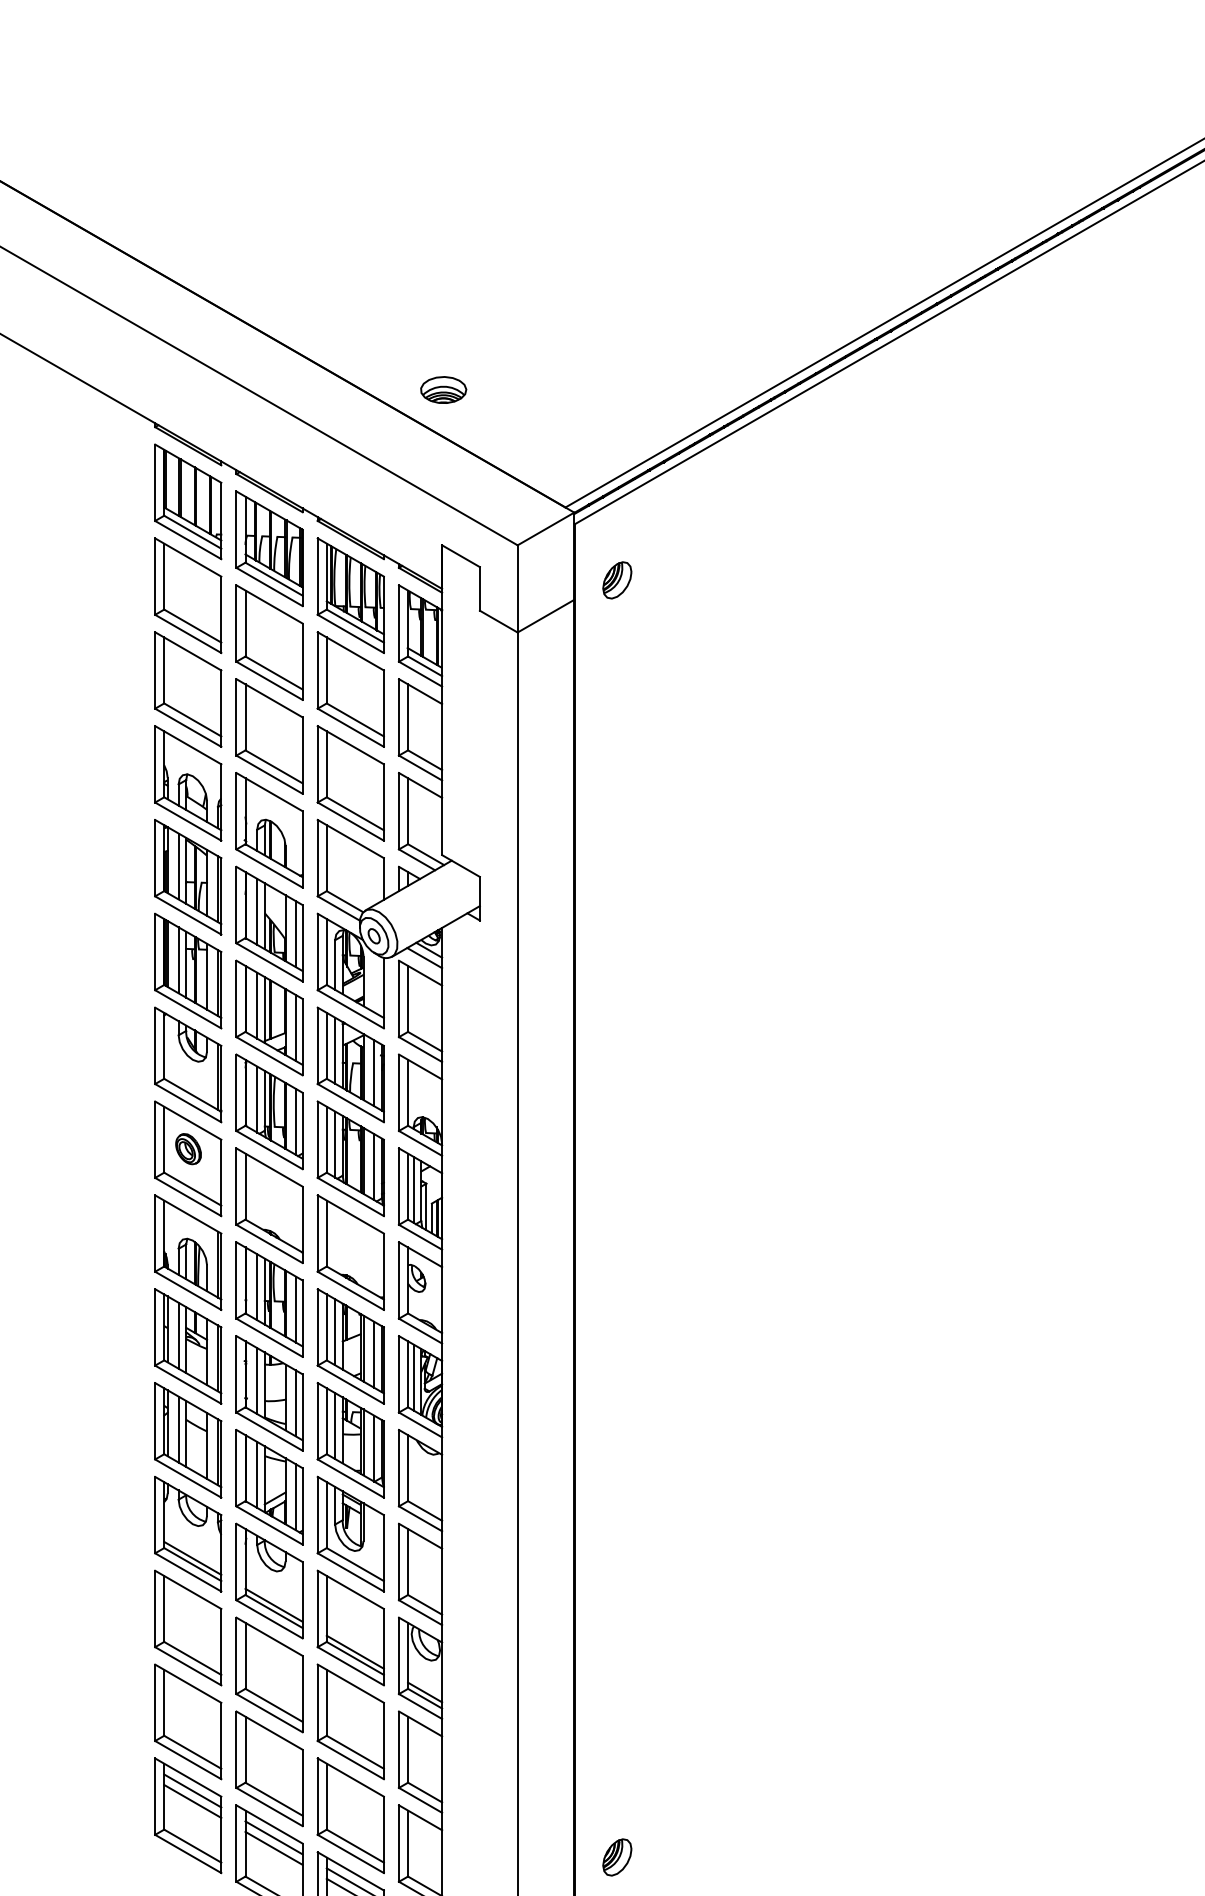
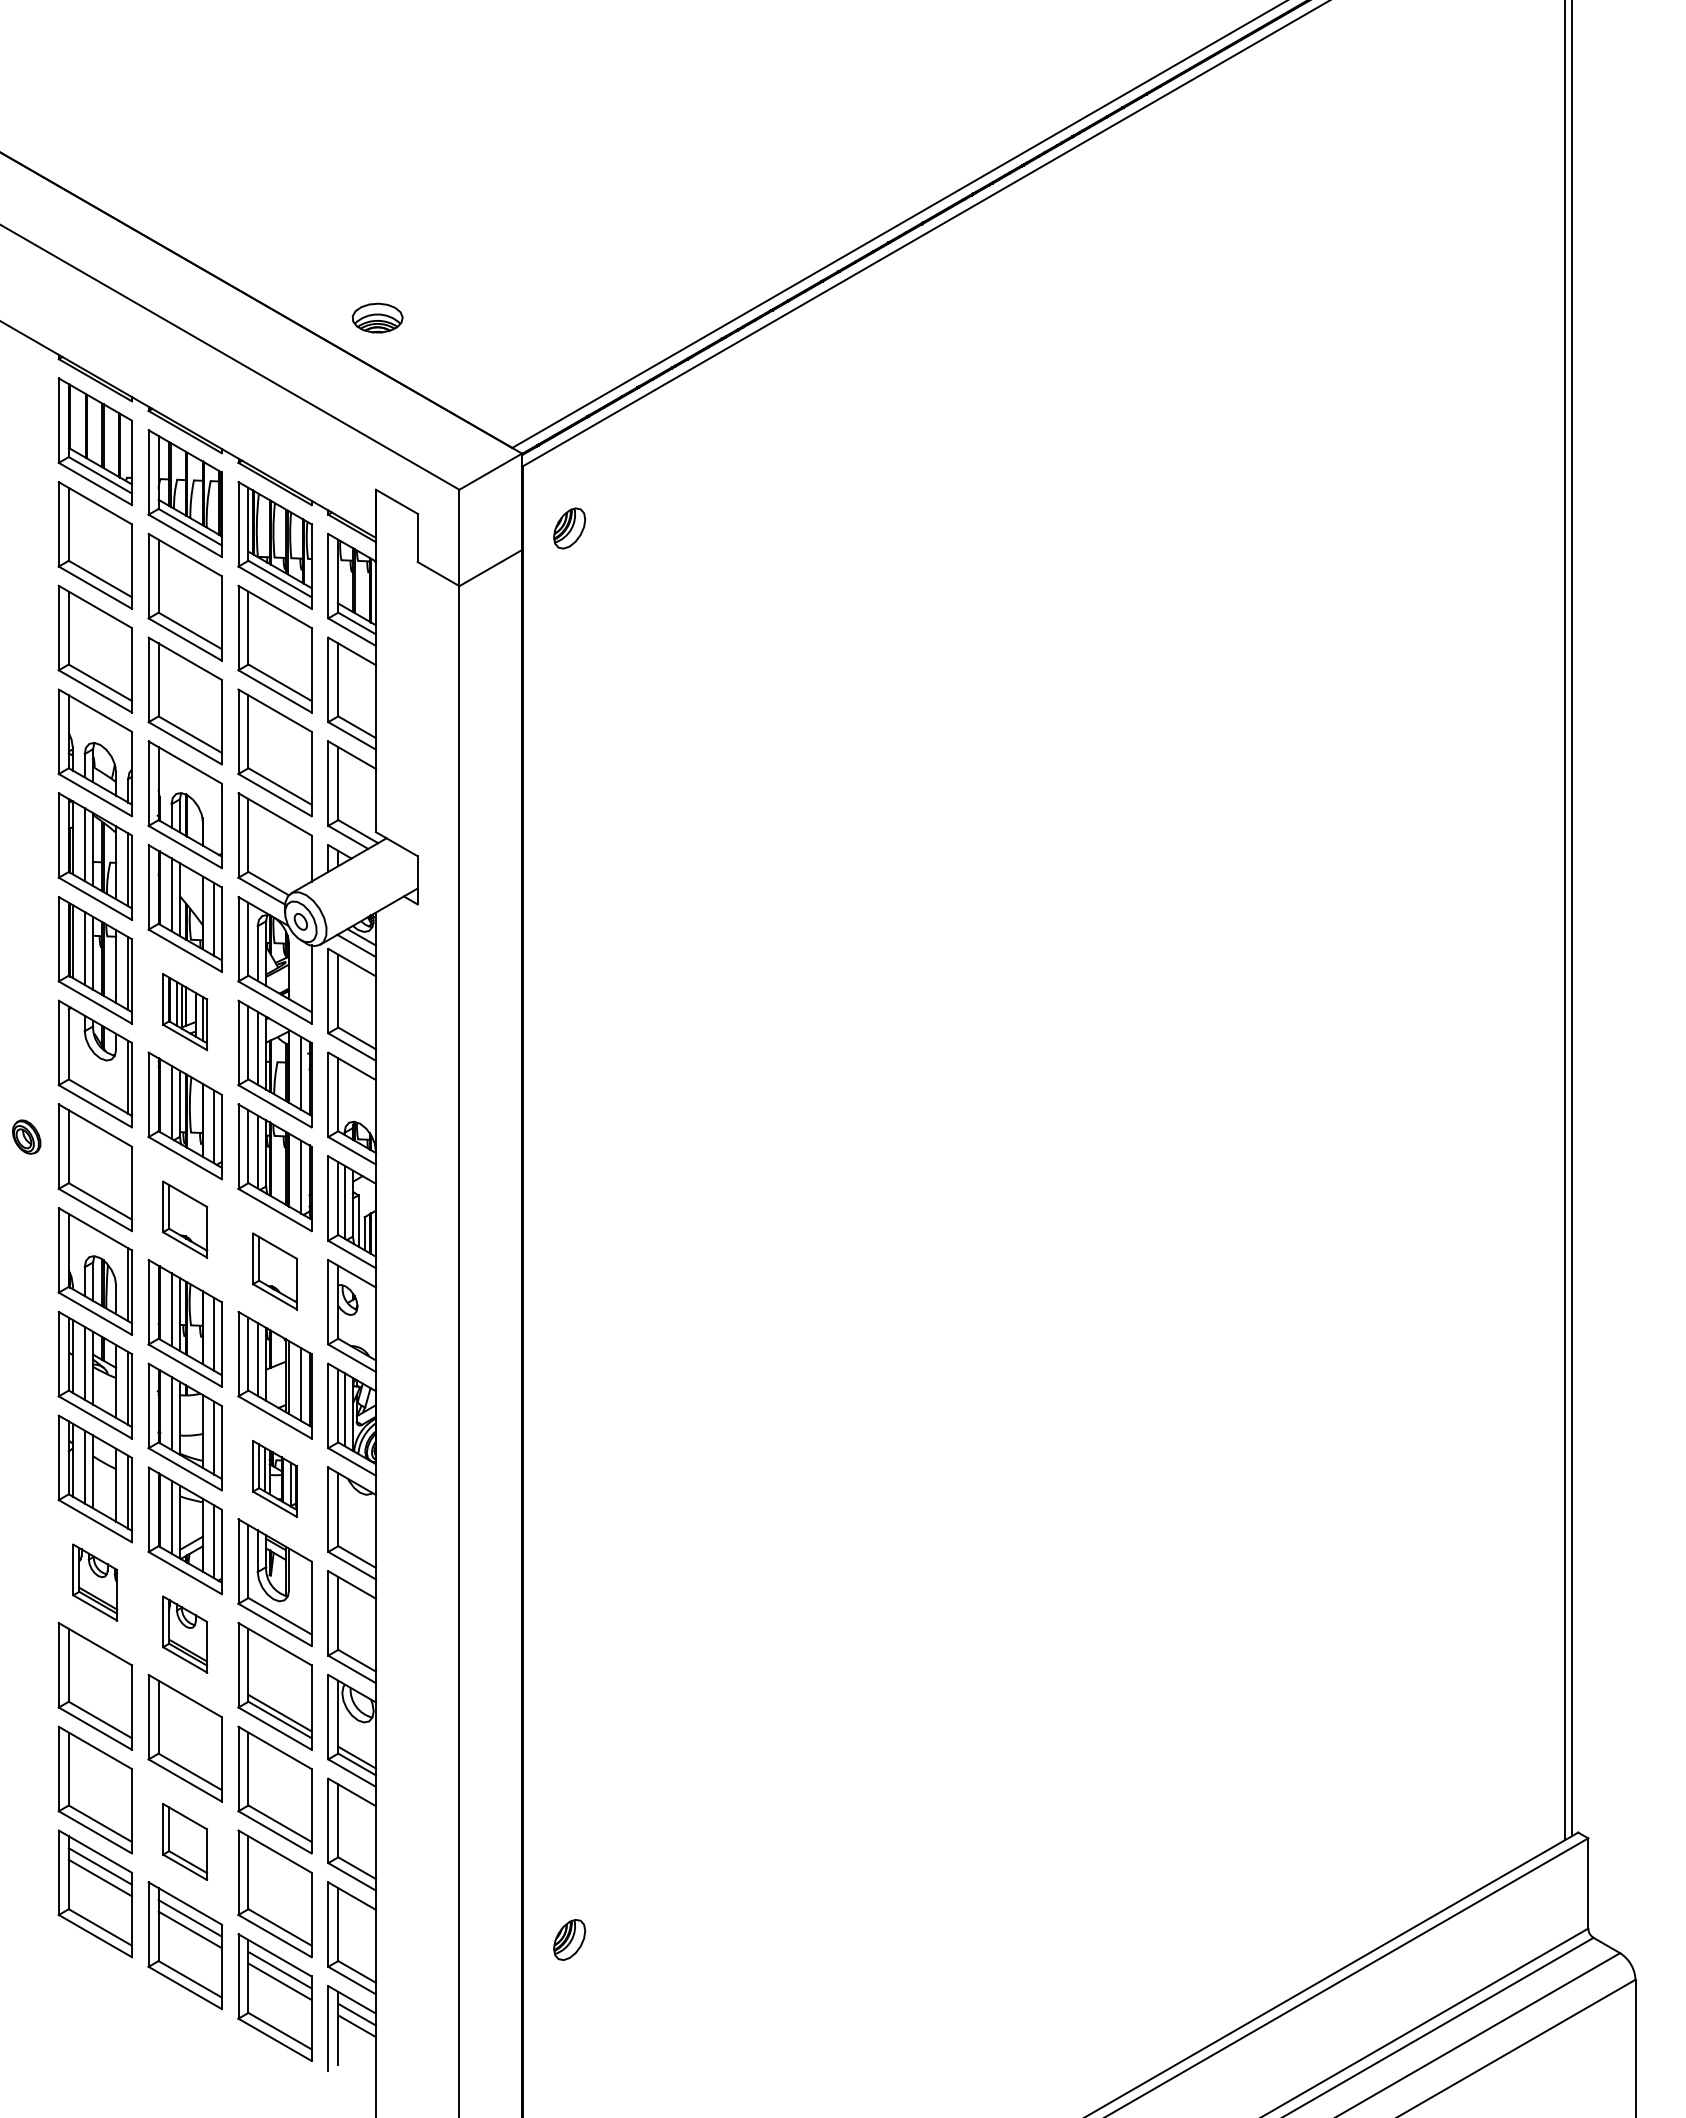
part: (268, 1017) -> (184, 1011), size x0.6
part: (188, 1148) -> (26, 1136), moved
part: (268, 1205) -> (184, 1219), size x0.6
part: (350, 1252) -> (274, 1271), size x0.6
part: (350, 1439) -> (274, 1478), size x0.6
part: (187, 1534) -> (94, 1582), size x0.6
part: (268, 1581) -> (184, 1634), size x0.6
part: (268, 1768) -> (184, 1841), size x0.6

